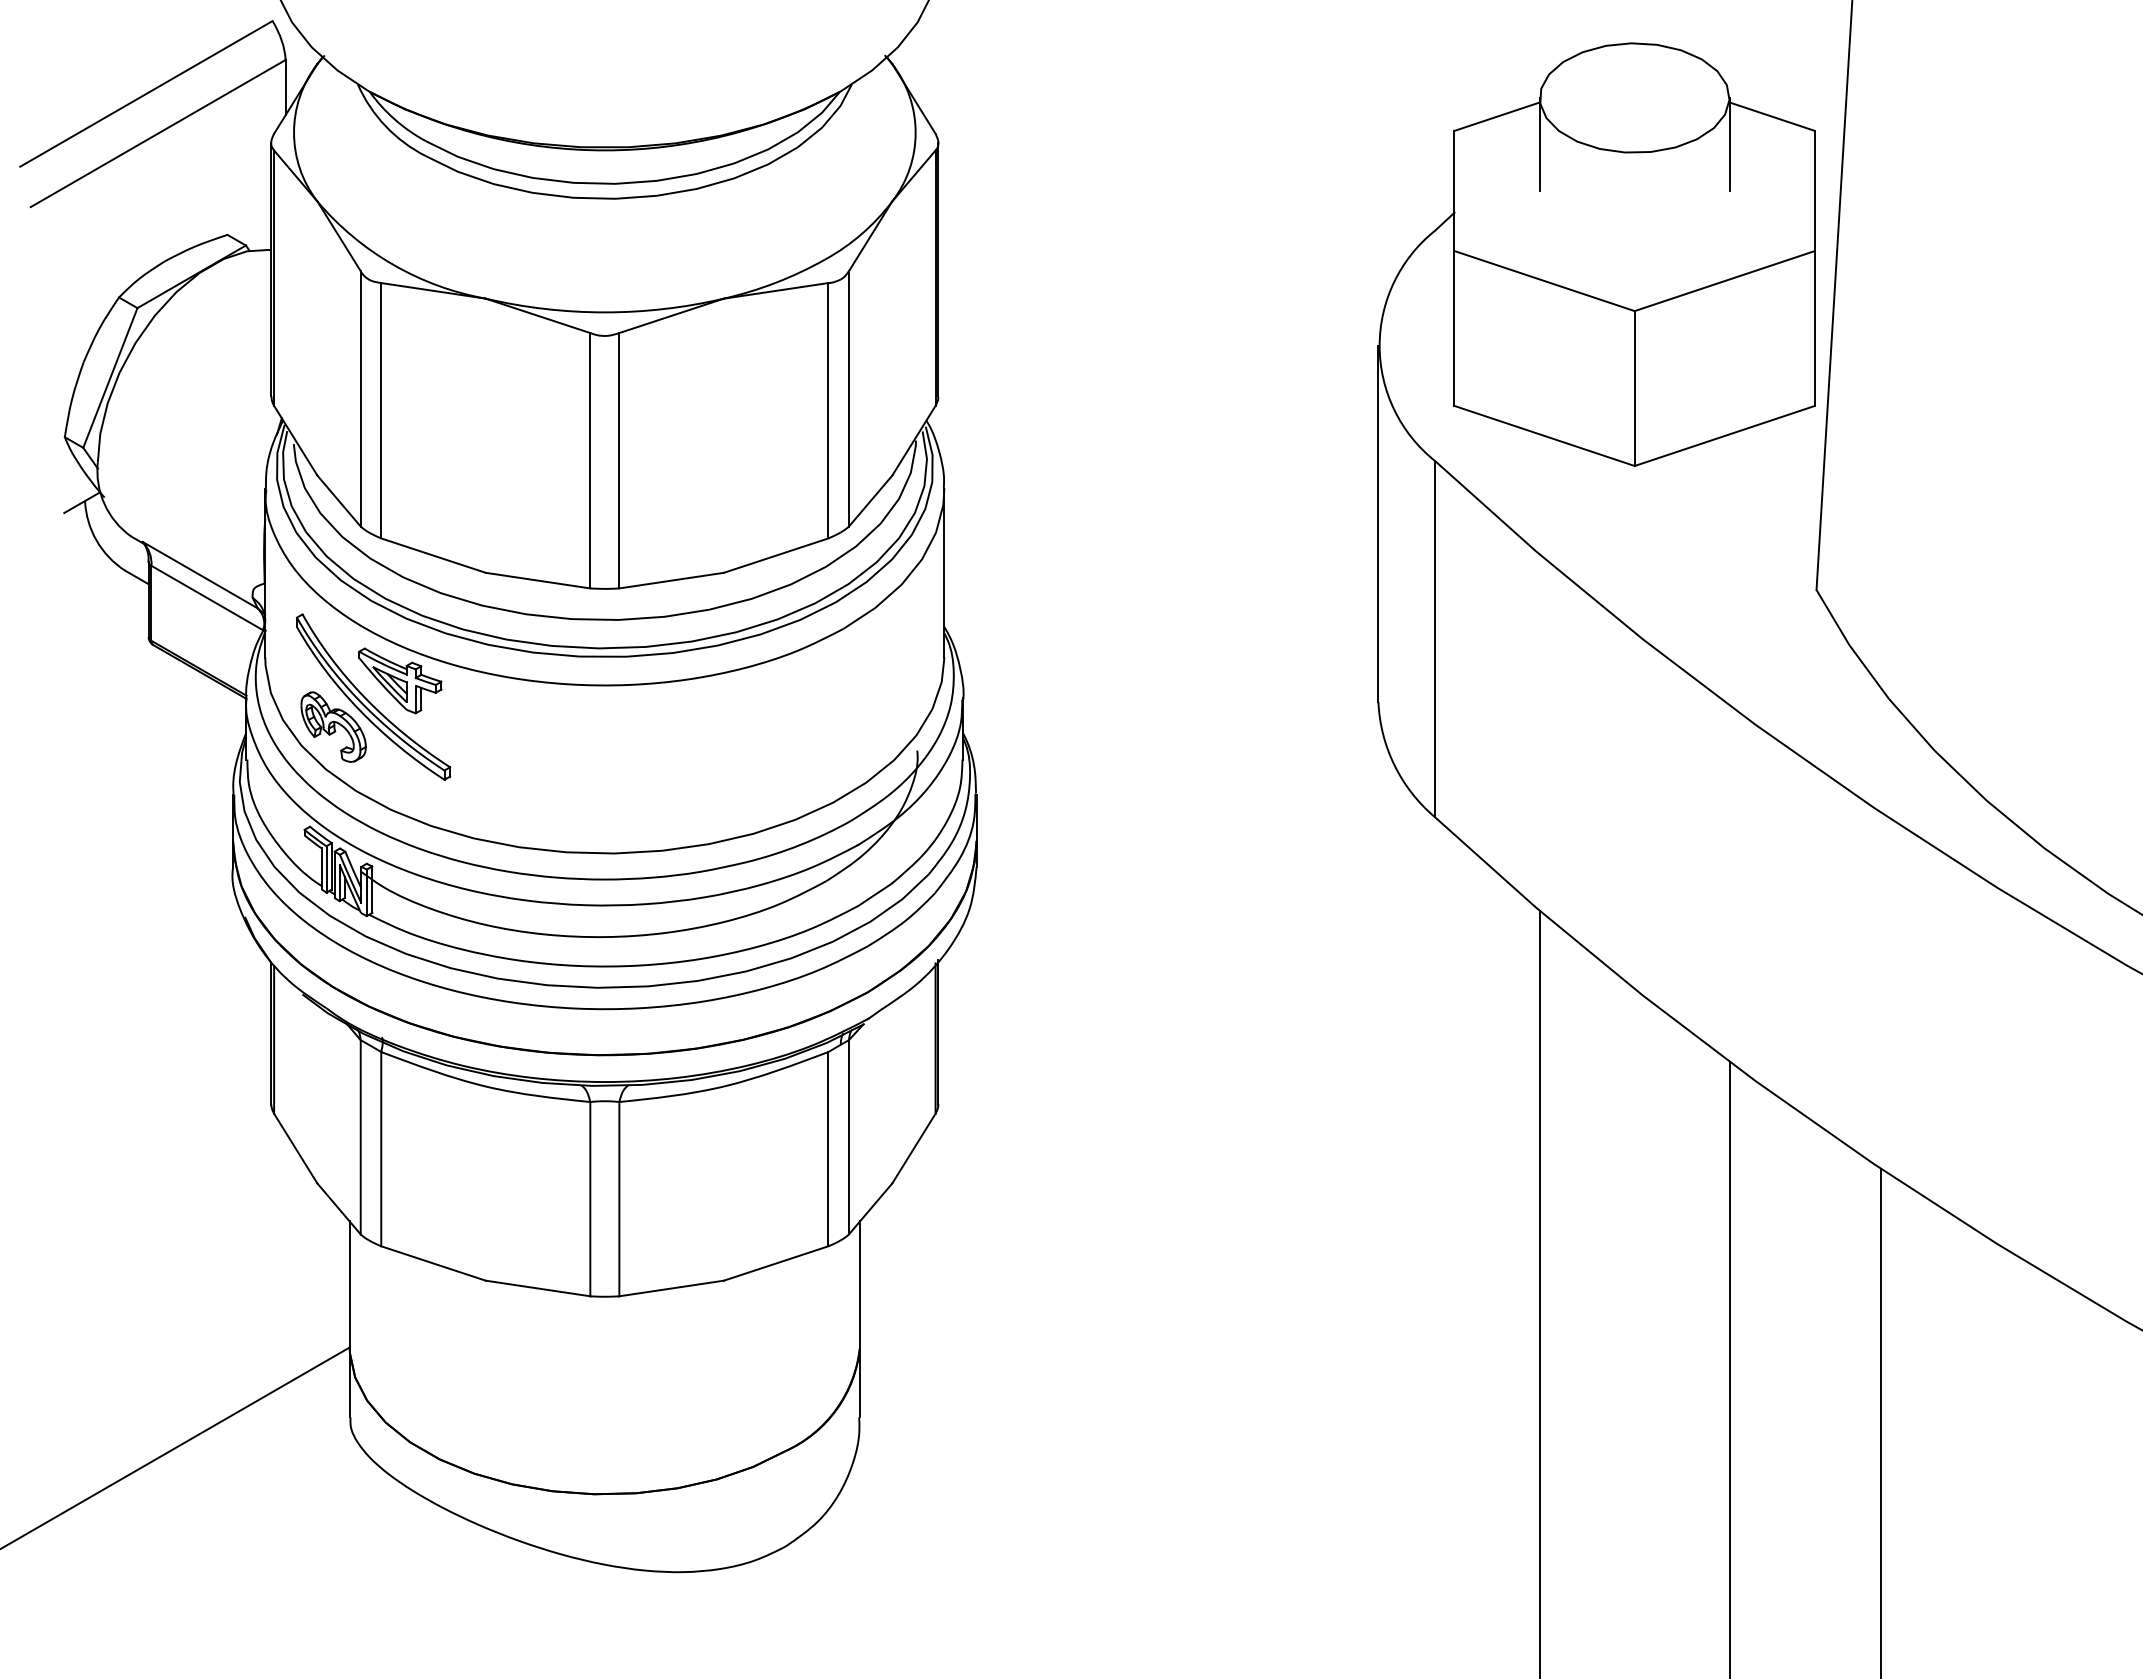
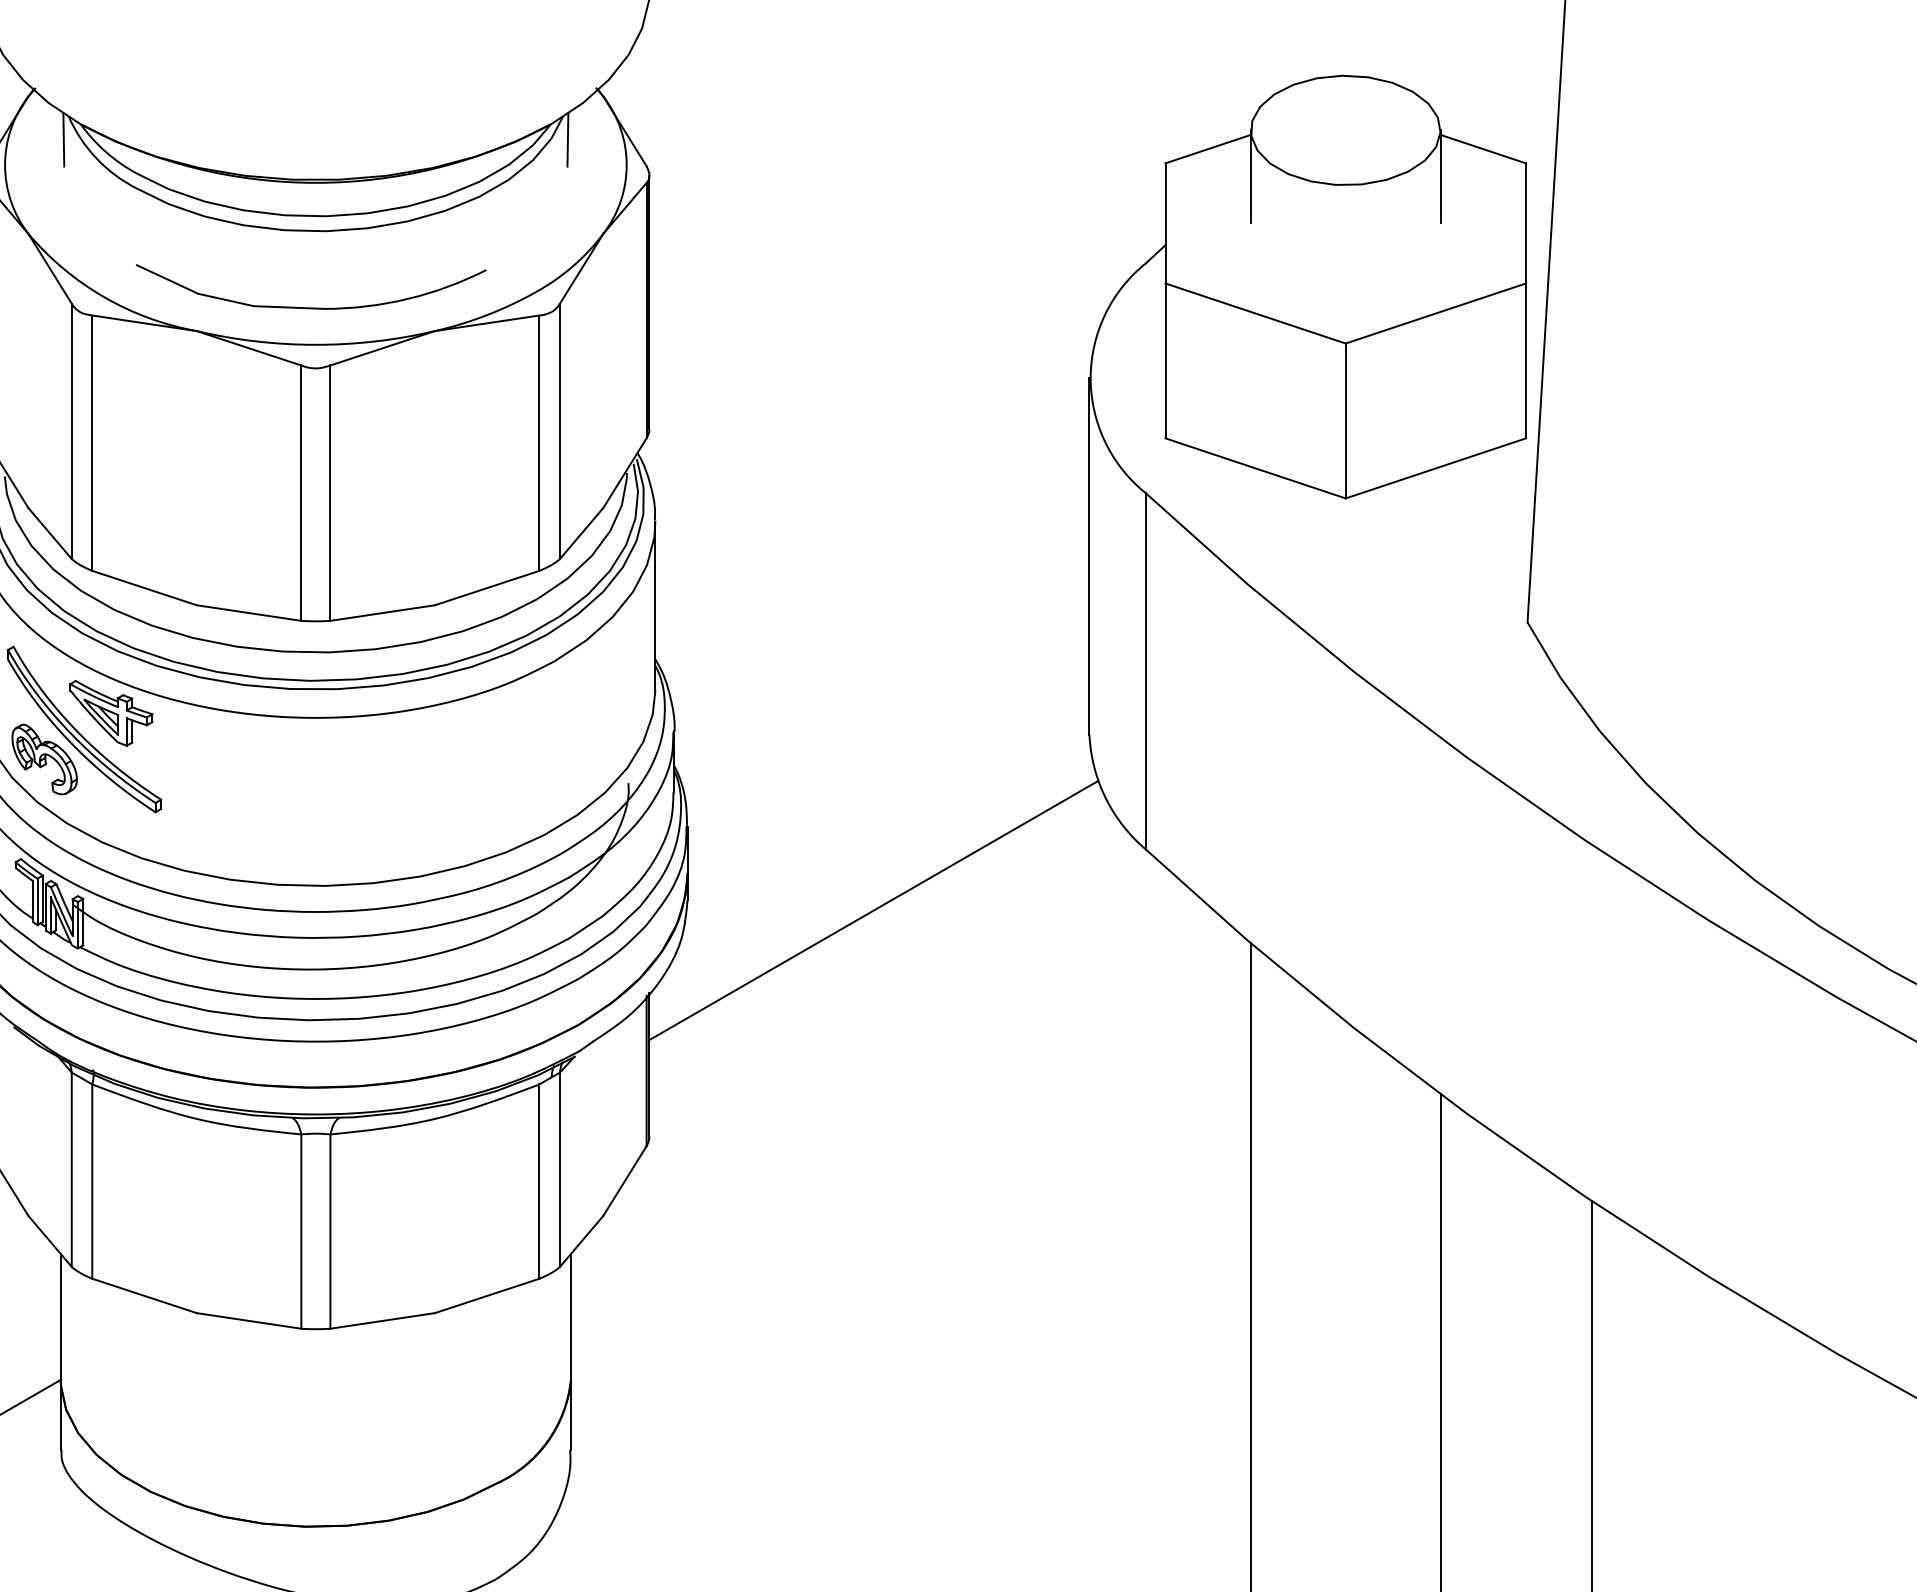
line: (352, 107) -> (63, 139), added
line: (856, 107) -> (567, 139), added
part: (597, 274) -> (308, 306), added
line: (1162, 877) -> (873, 909), added

